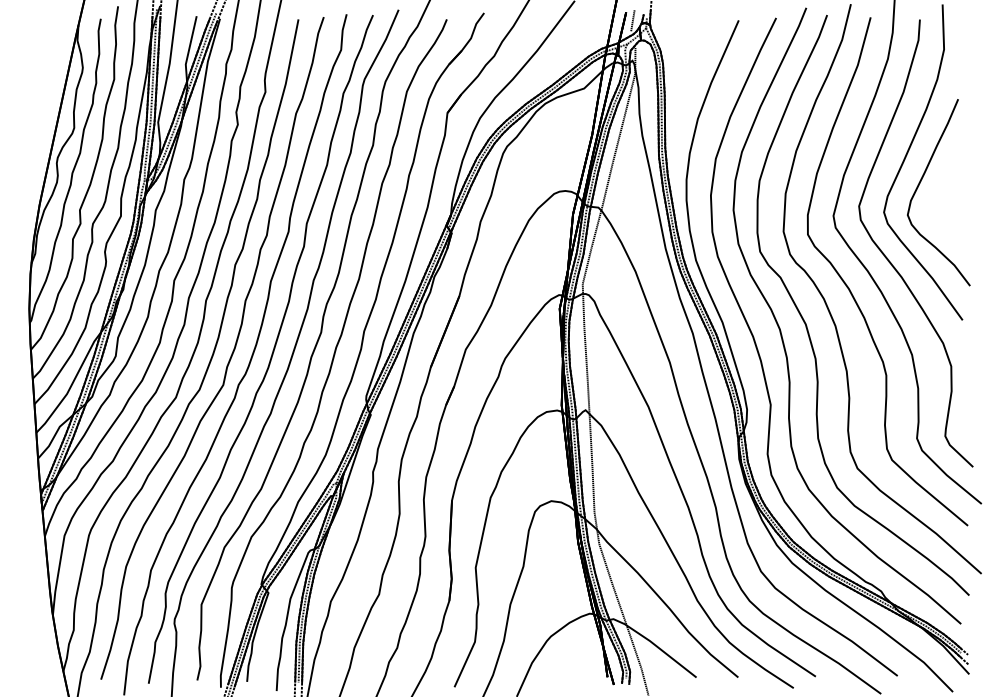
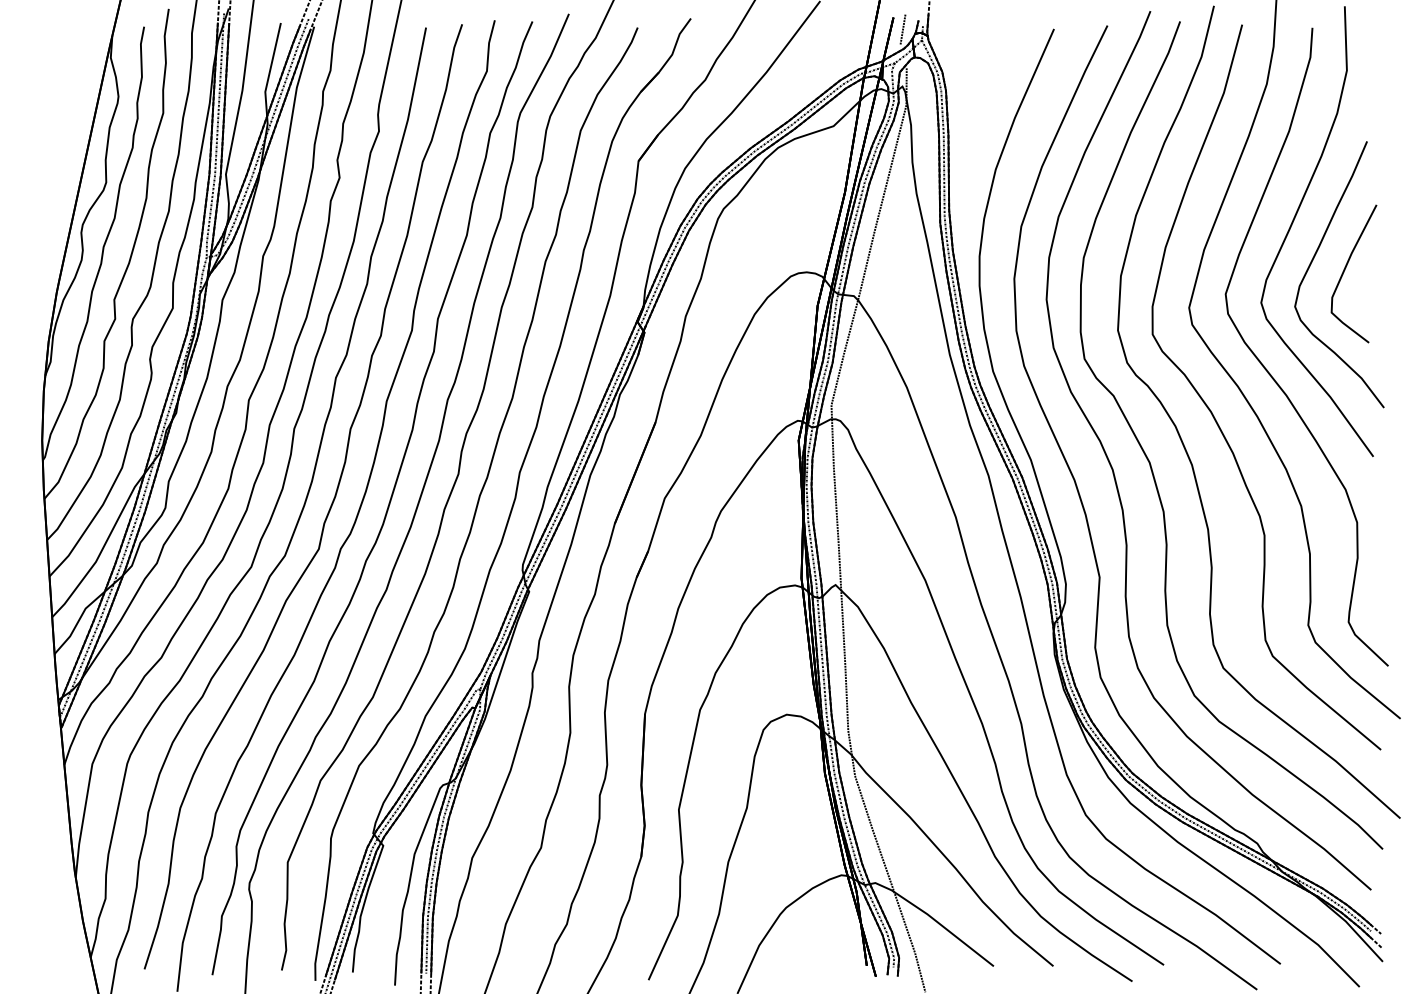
part: (943, 189) -> (1345, 270), added

